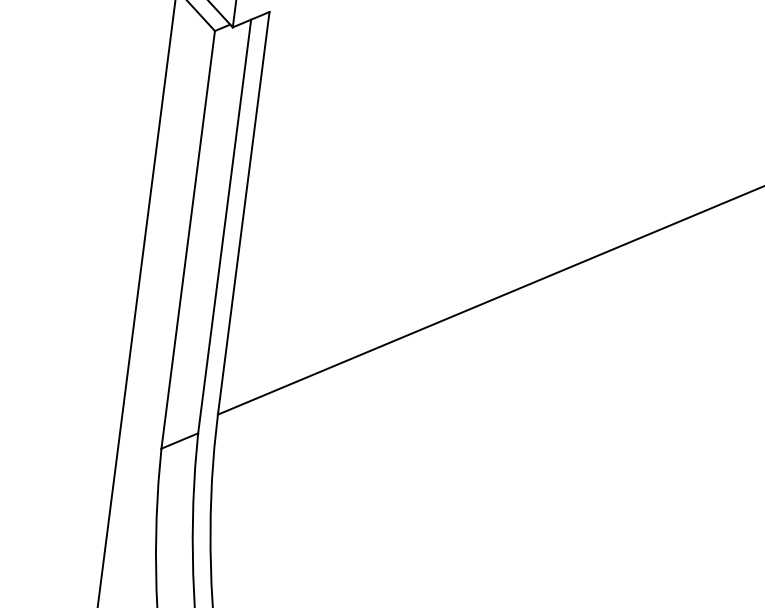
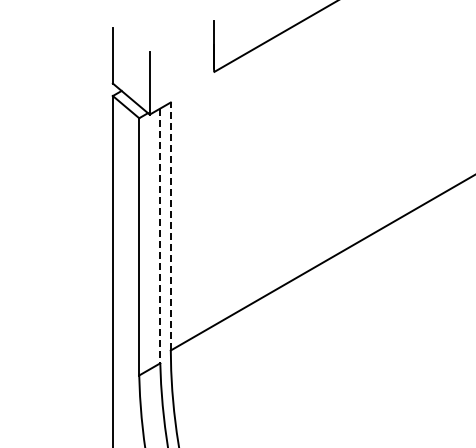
line: (243, 213) -> (170, 226), solid -> dashed
line: (224, 227) -> (160, 236), solid -> dashed

